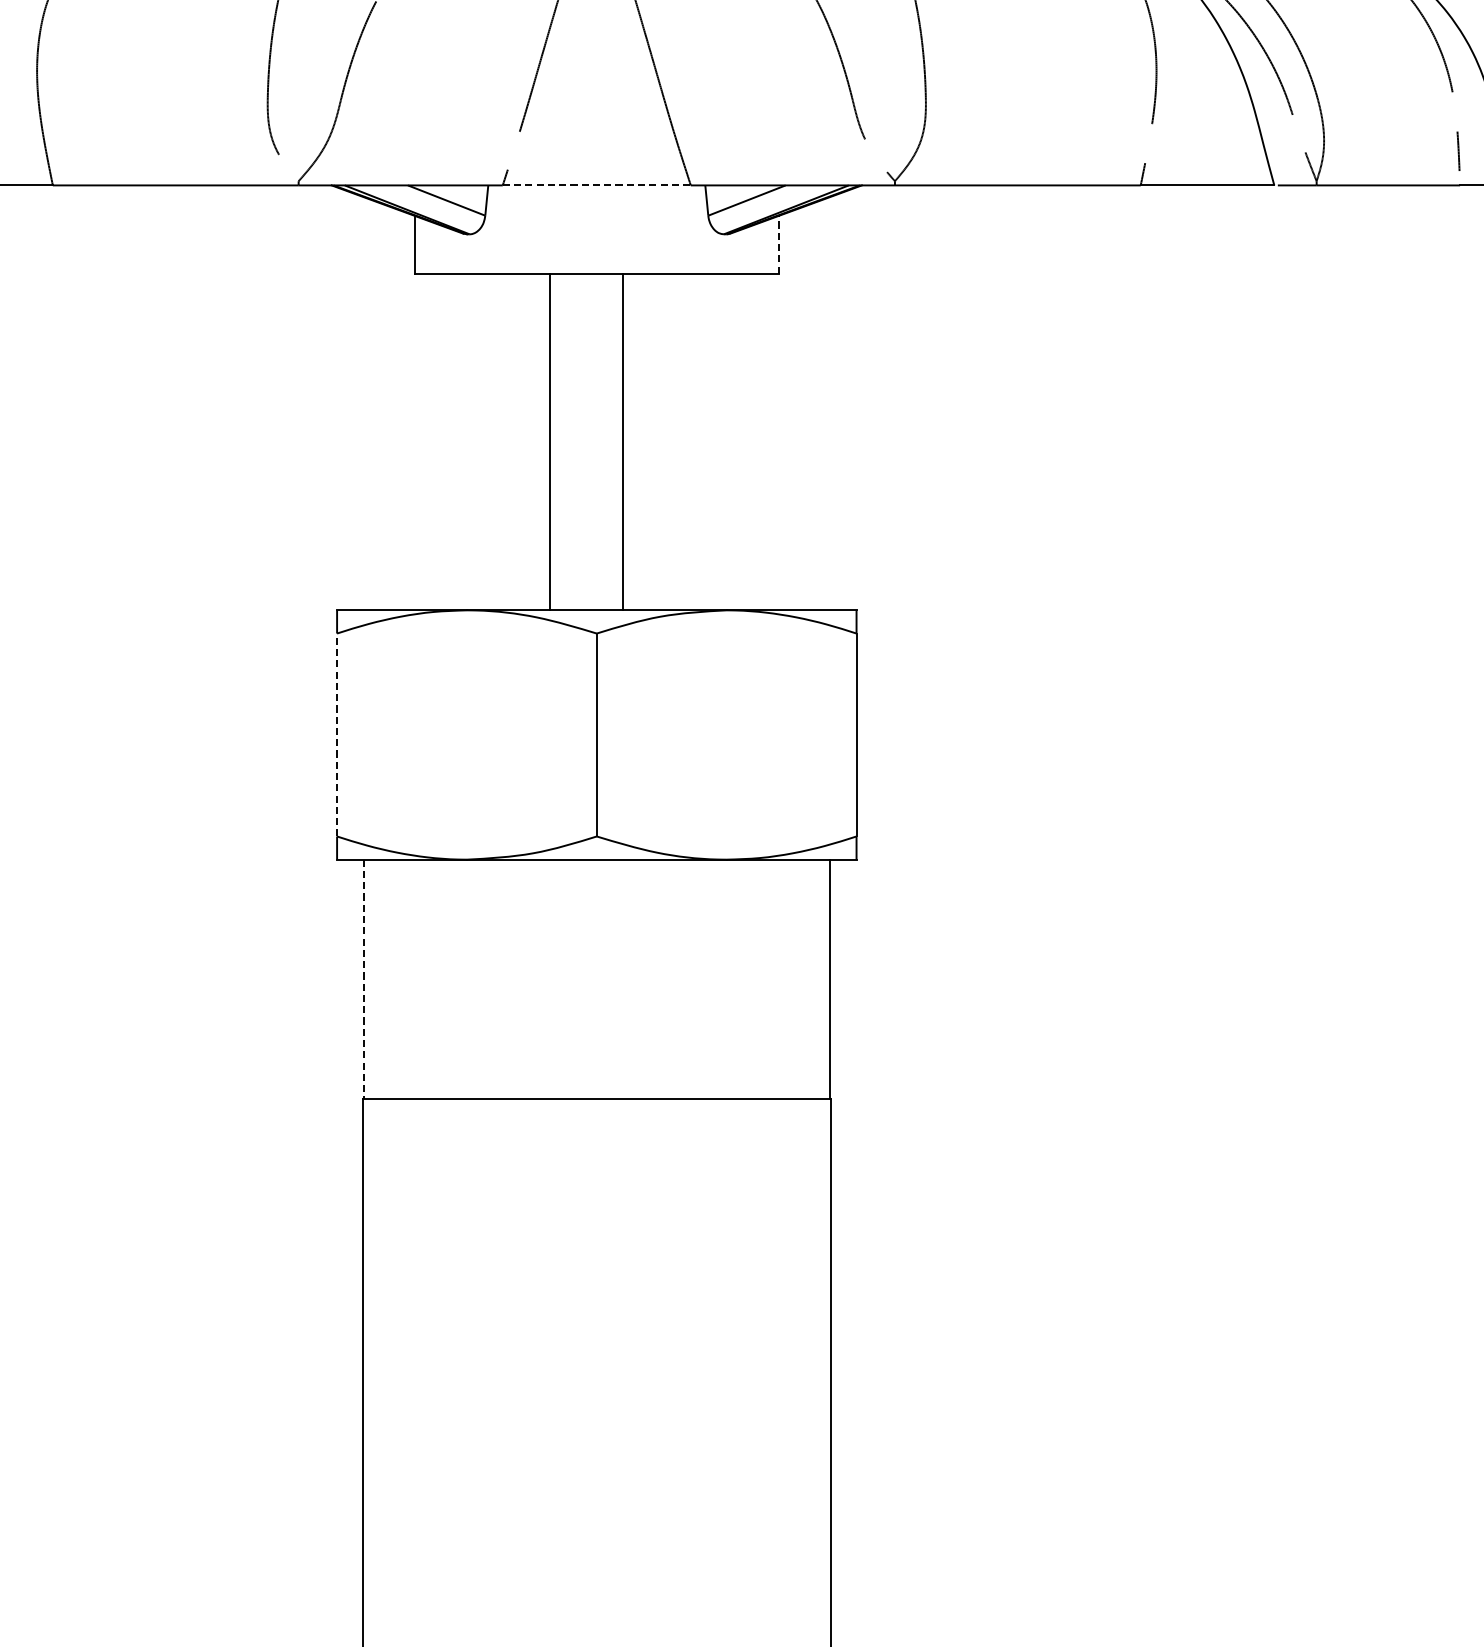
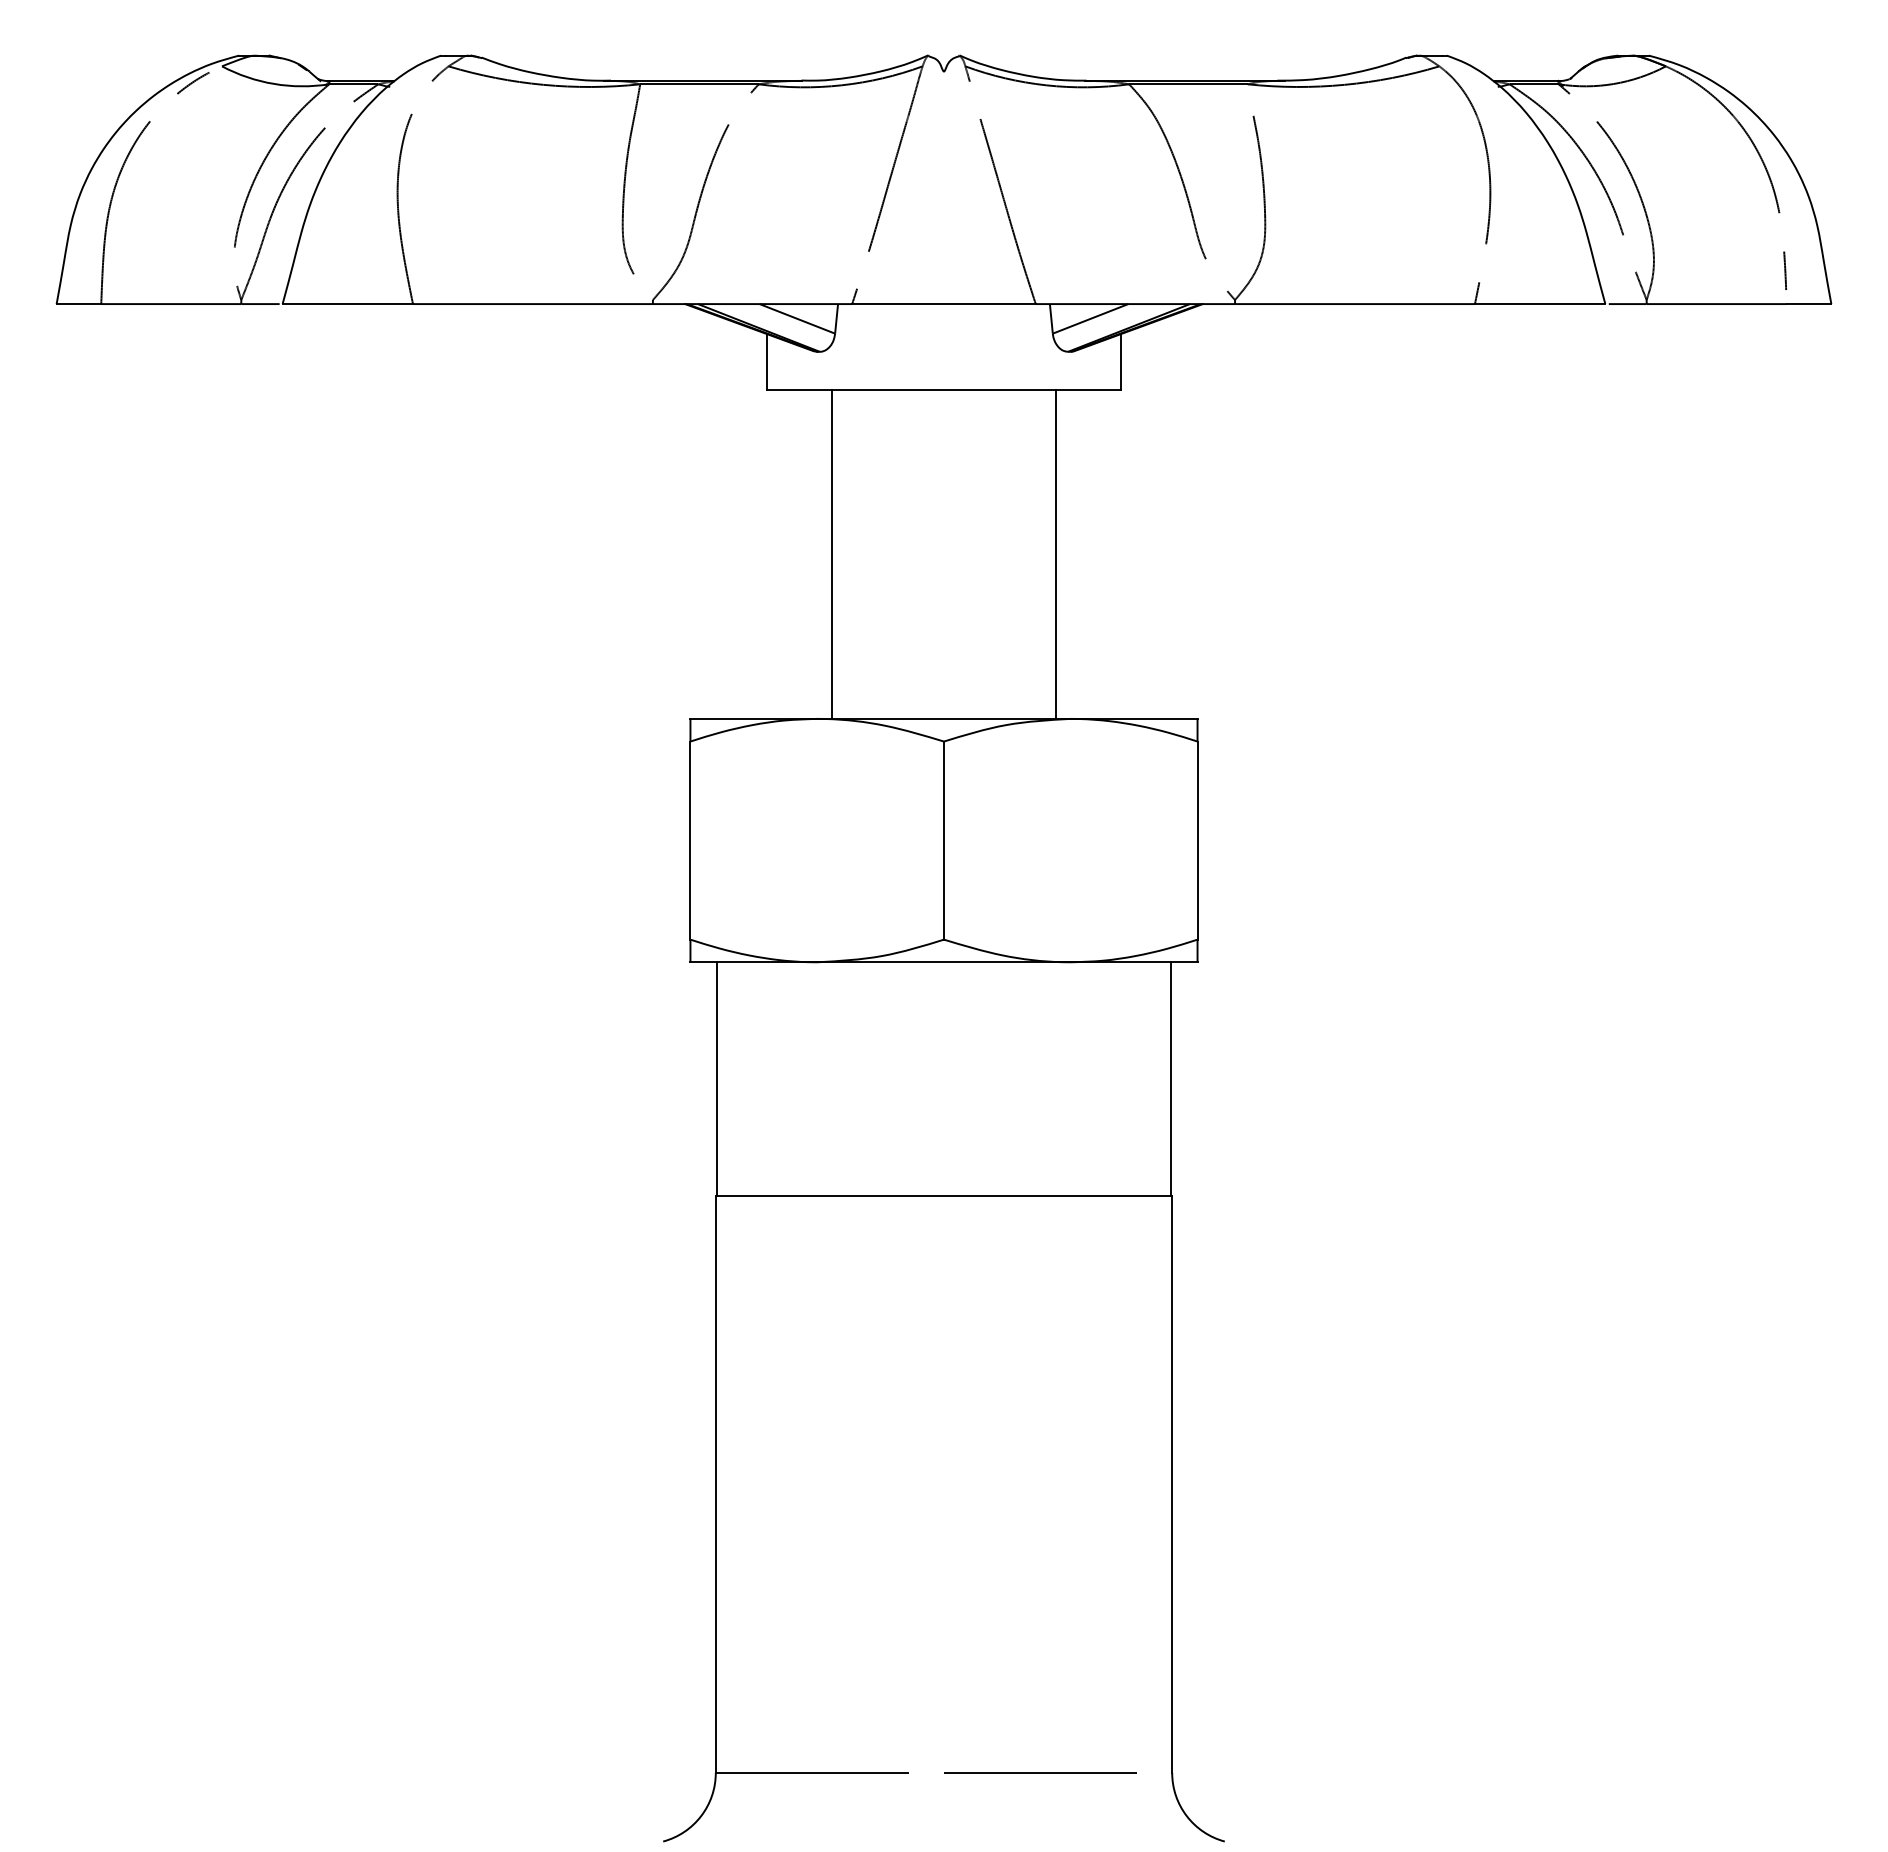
line: (596, 185) -> (943, 304), dashed -> solid
line: (778, 244) -> (1121, 361), dashed -> solid
line: (550, 441) -> (832, 554), moved
line: (622, 441) -> (1055, 554), moved
line: (337, 734) -> (690, 840), dashed -> solid
line: (363, 978) -> (716, 1078), dashed -> solid

